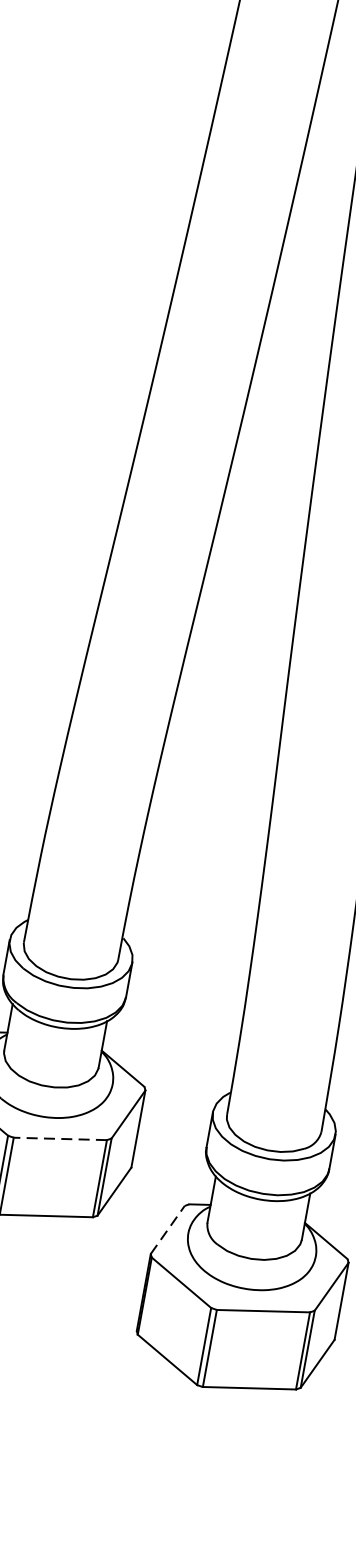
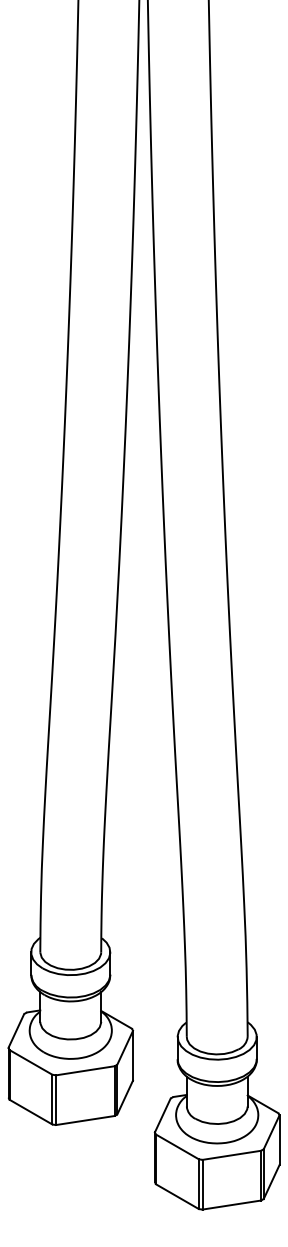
line: (60, 1138) -> (85, 1070), dashed -> solid
line: (167, 1229) -> (162, 1115), dashed -> solid

